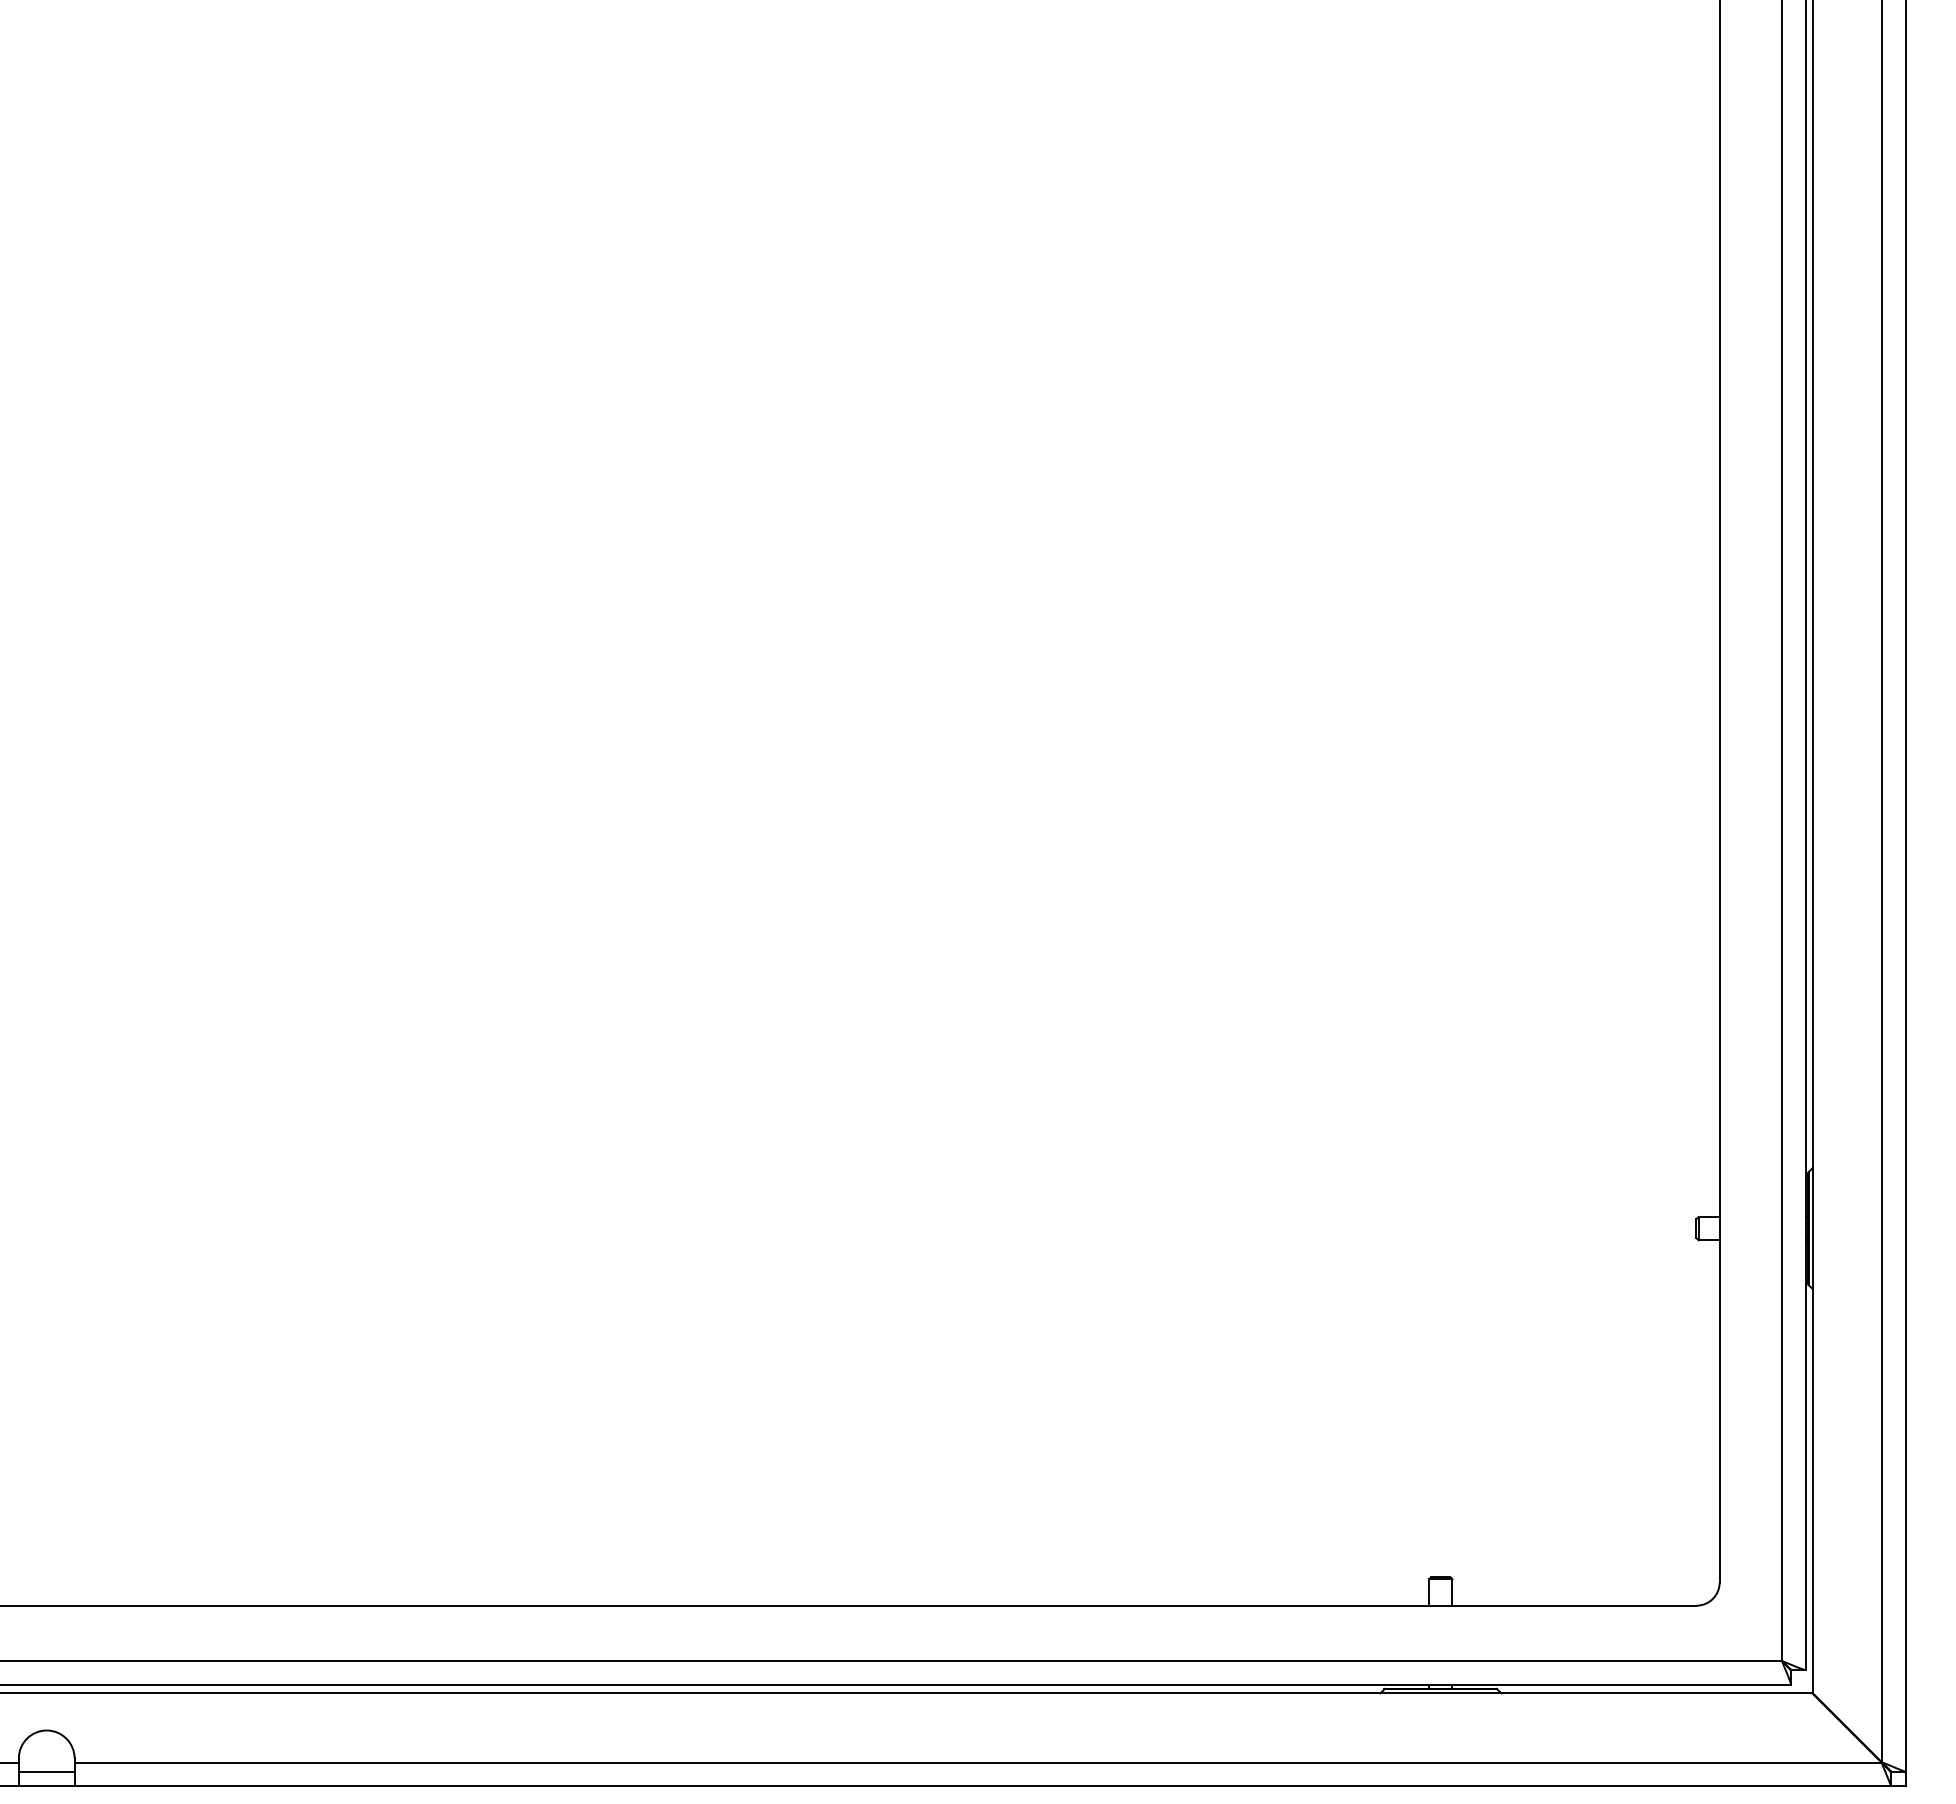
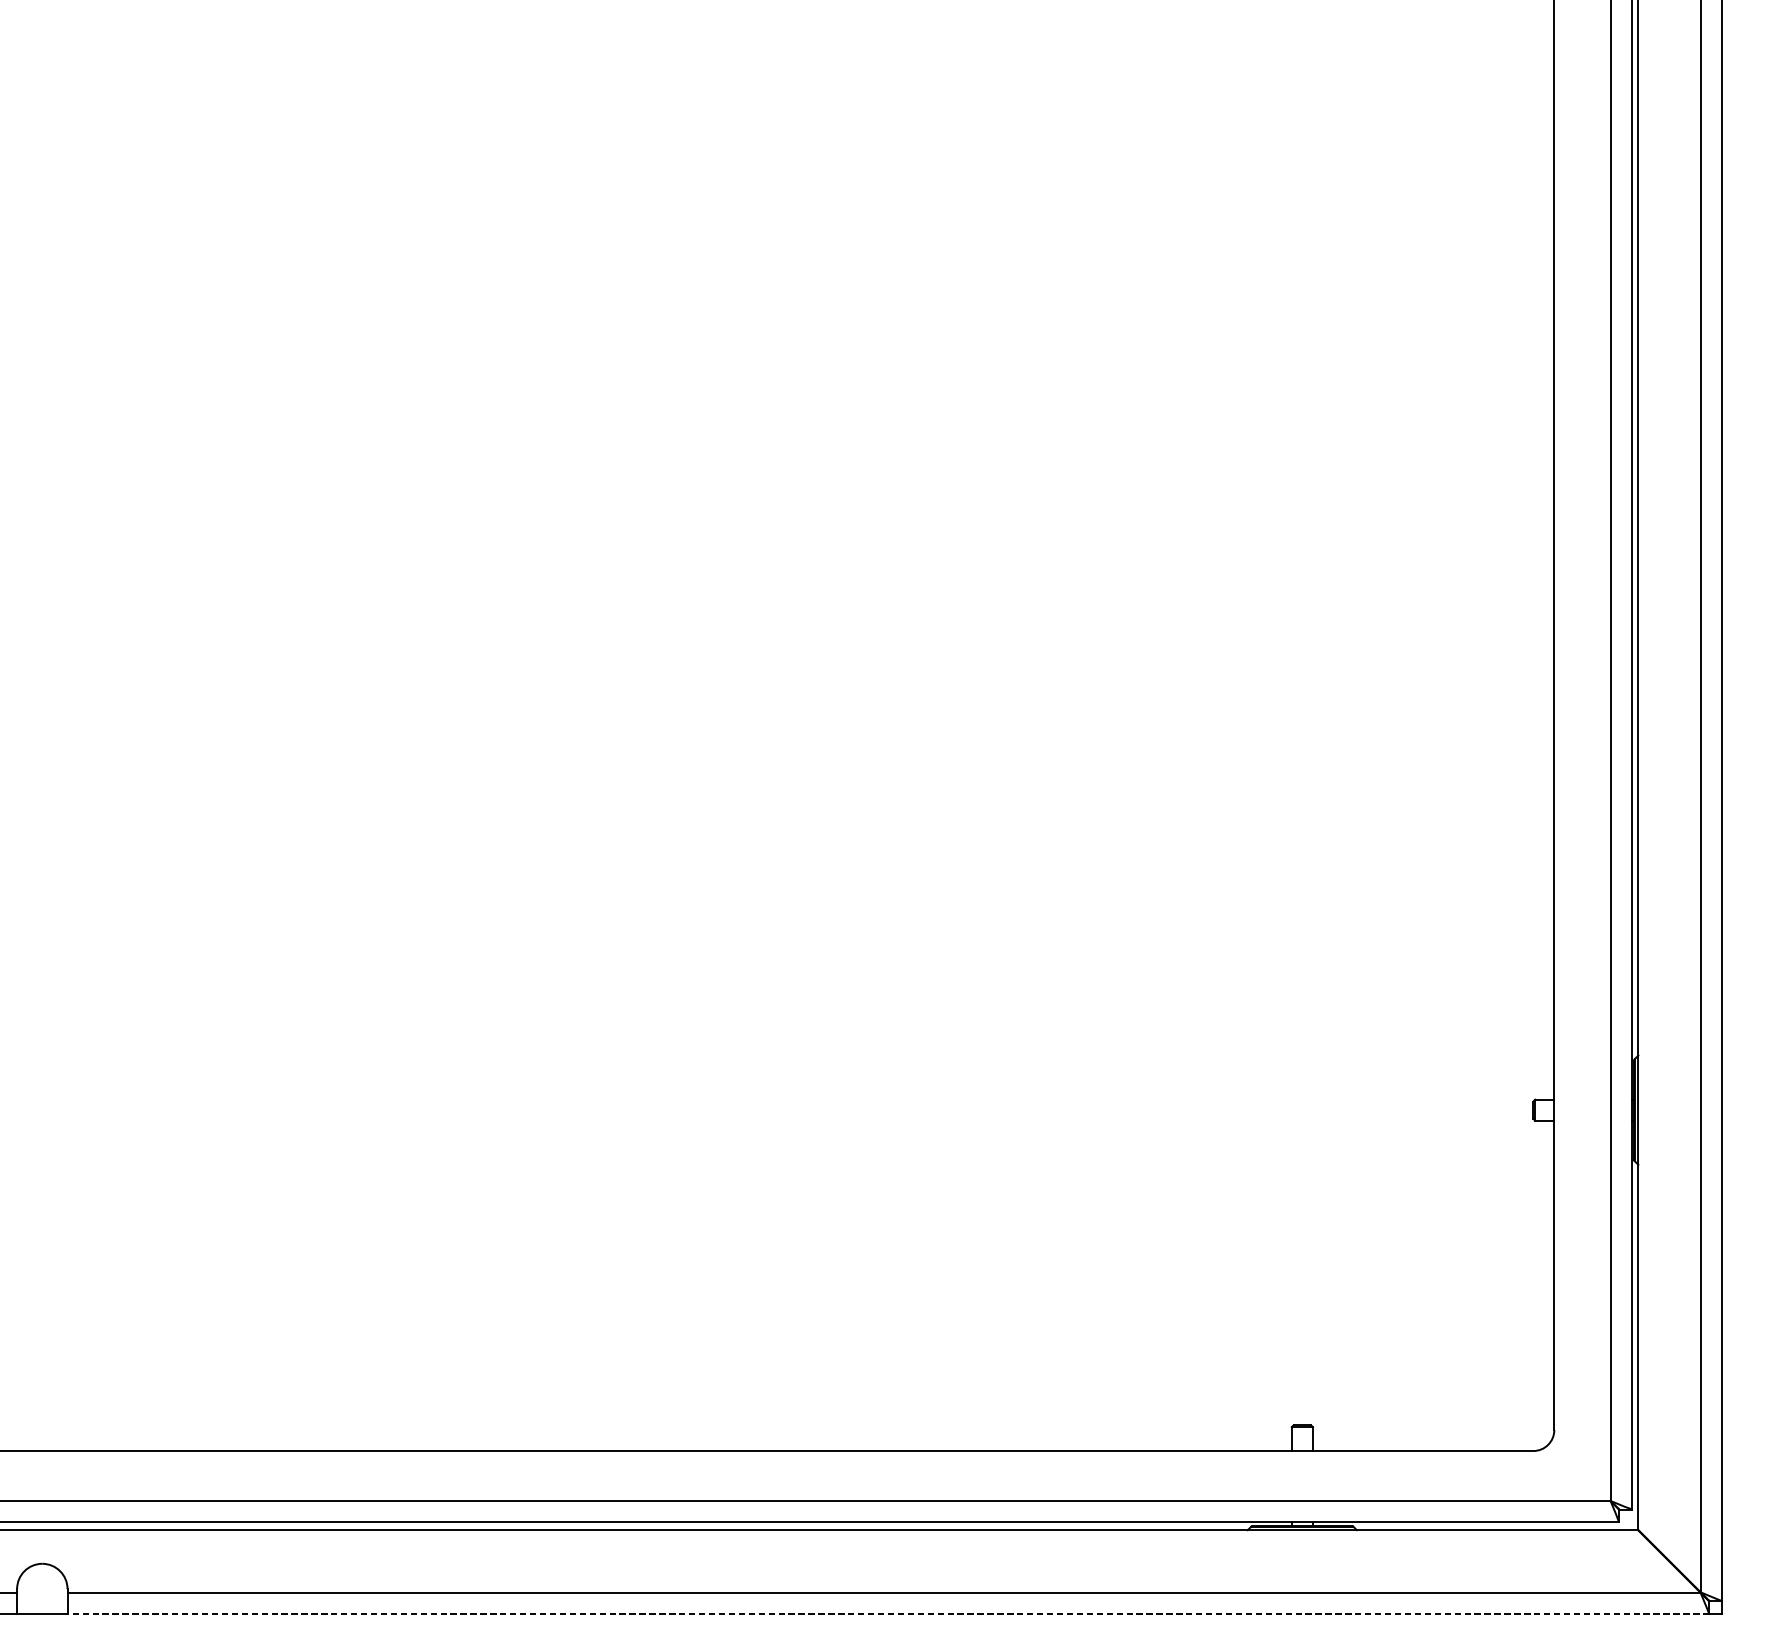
line: (46, 1772) -> (42, 1601), removed
line: (982, 1786) -> (888, 1614), solid -> dashed

